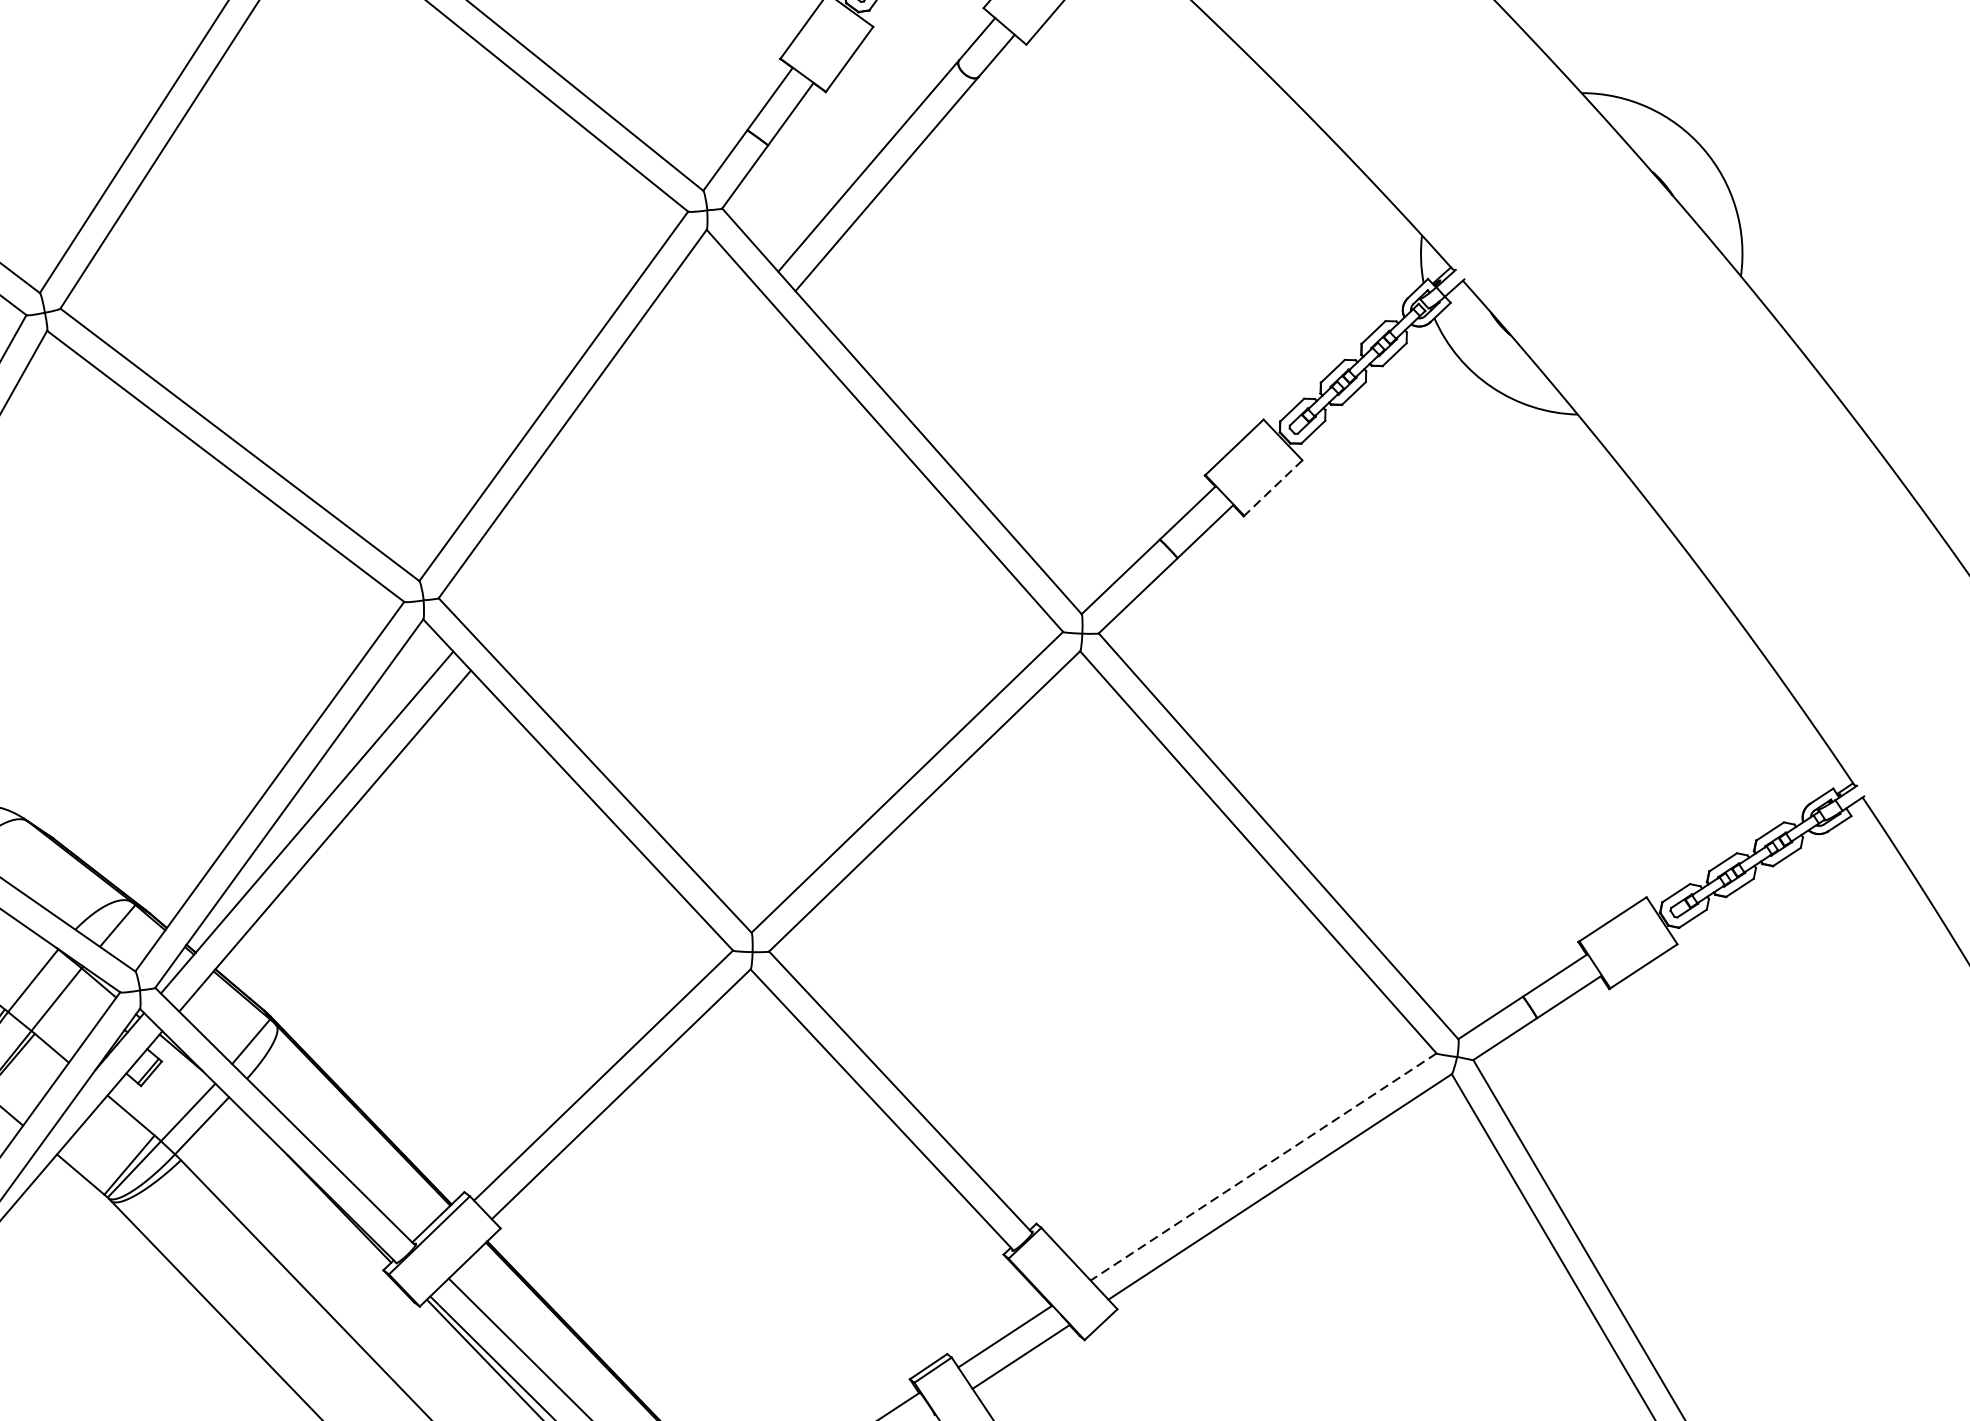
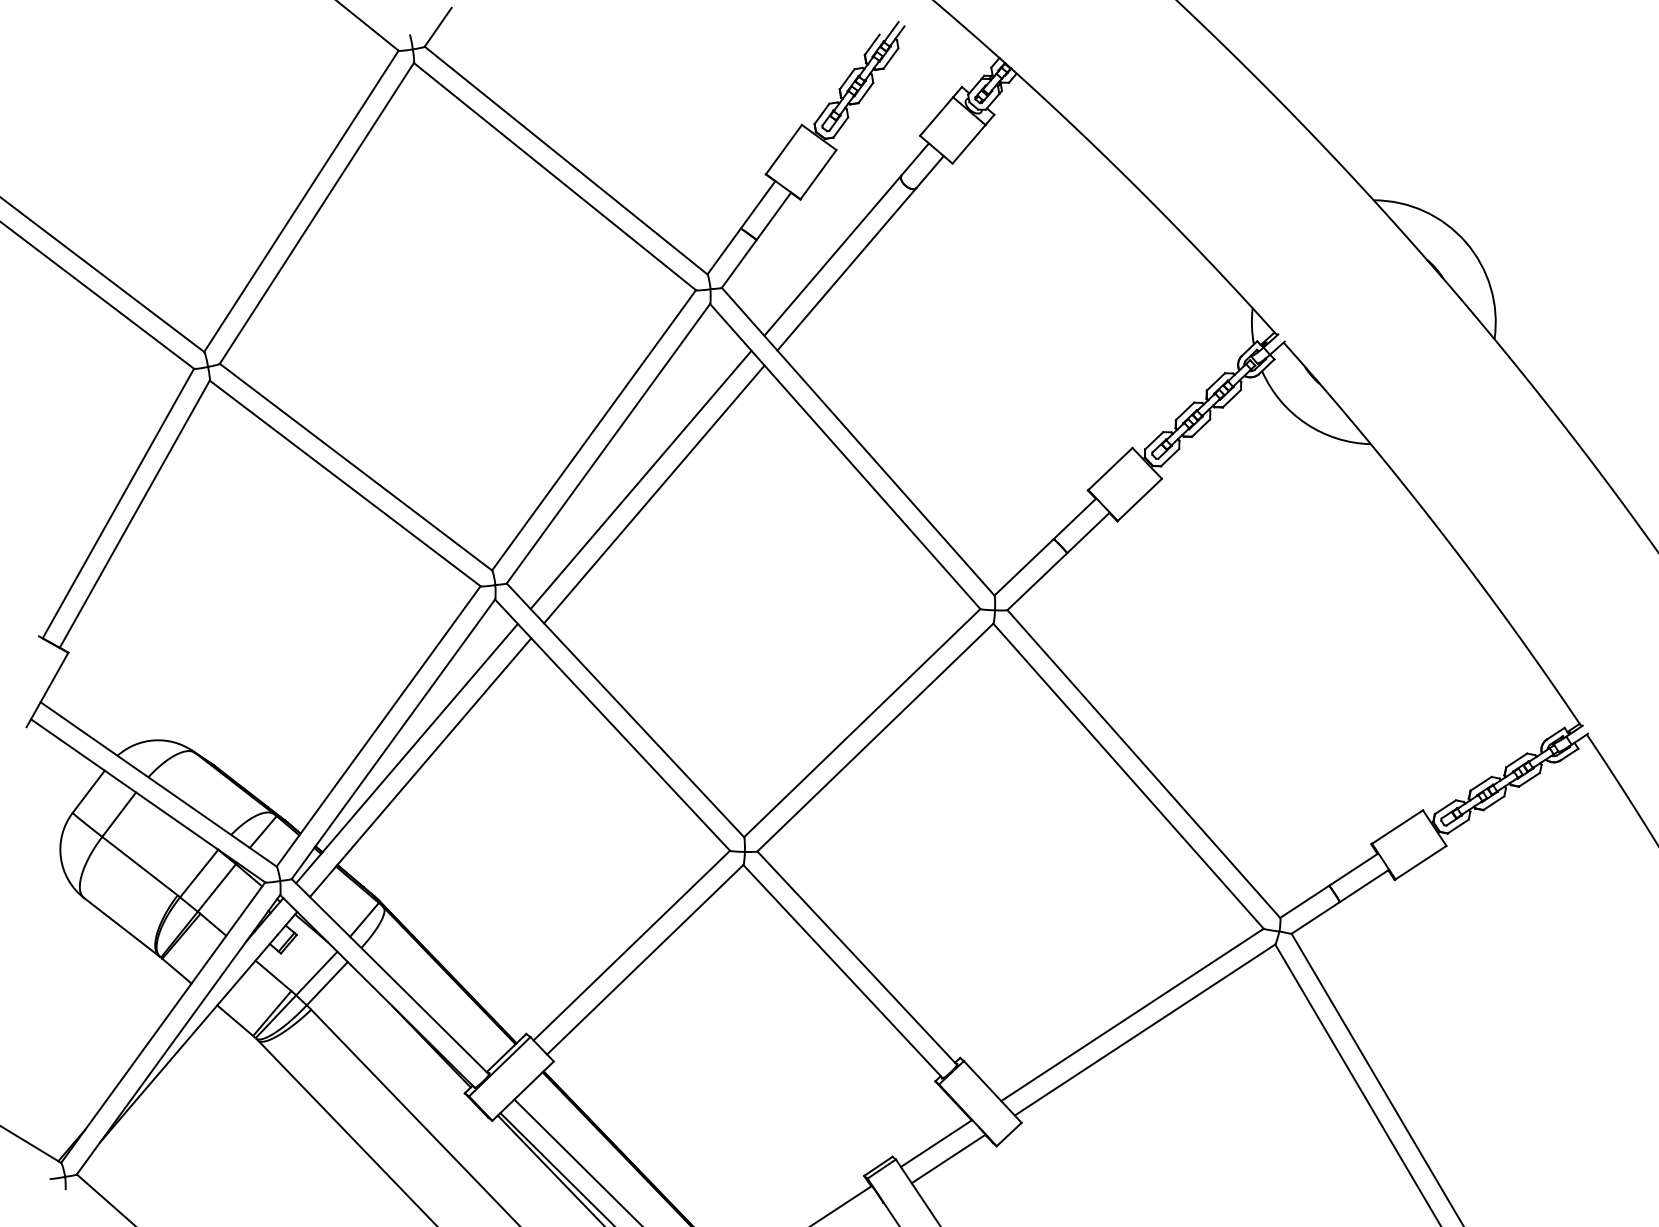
line: (614, 461) -> (640, 479), added
line: (633, 480) -> (654, 494), added
line: (1272, 488) -> (1139, 500), dashed -> solid
line: (1263, 1166) -> (1132, 1014), dashed -> solid

